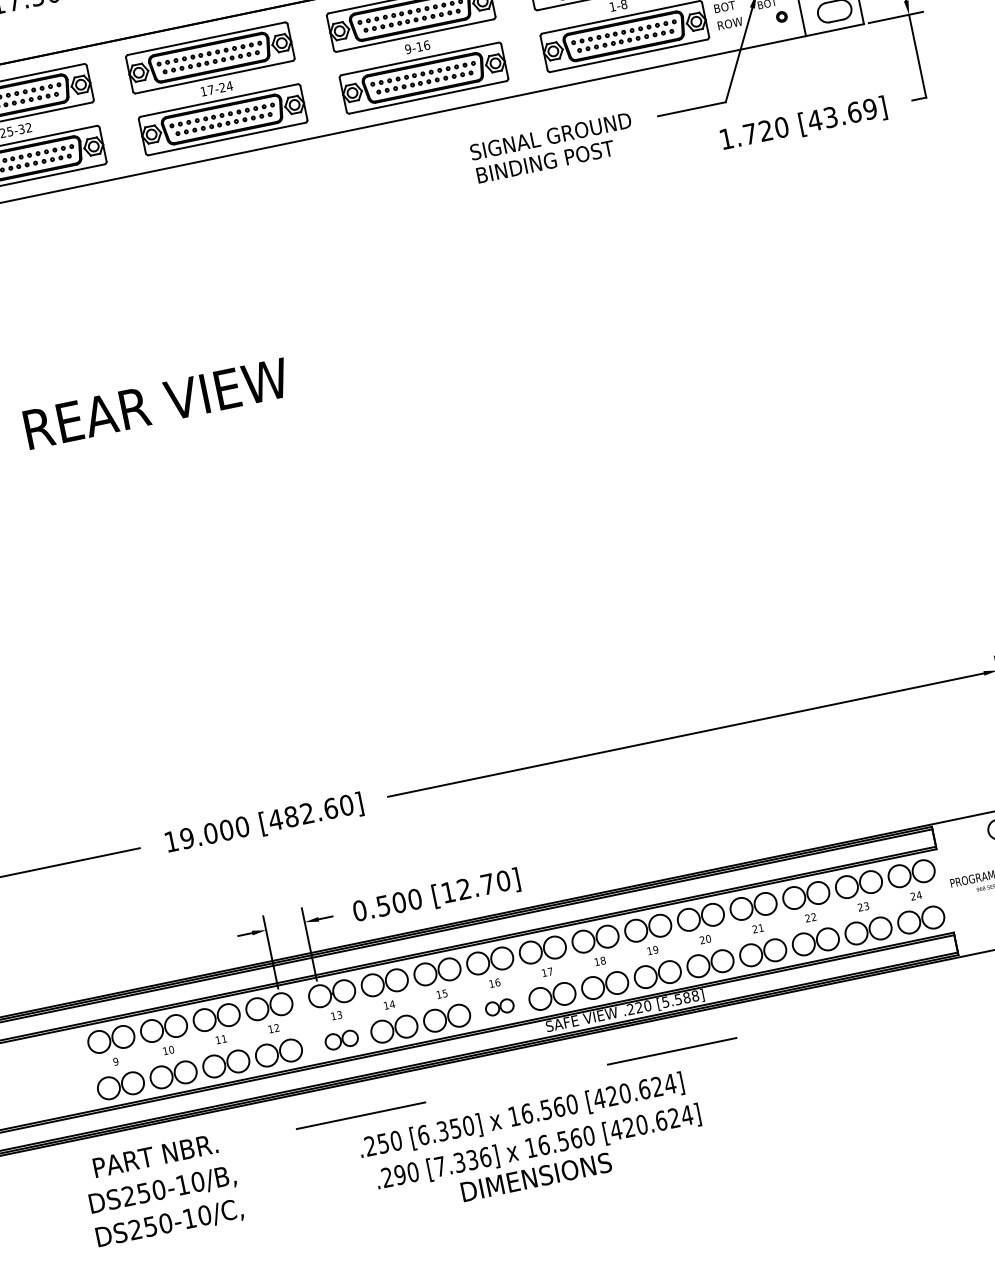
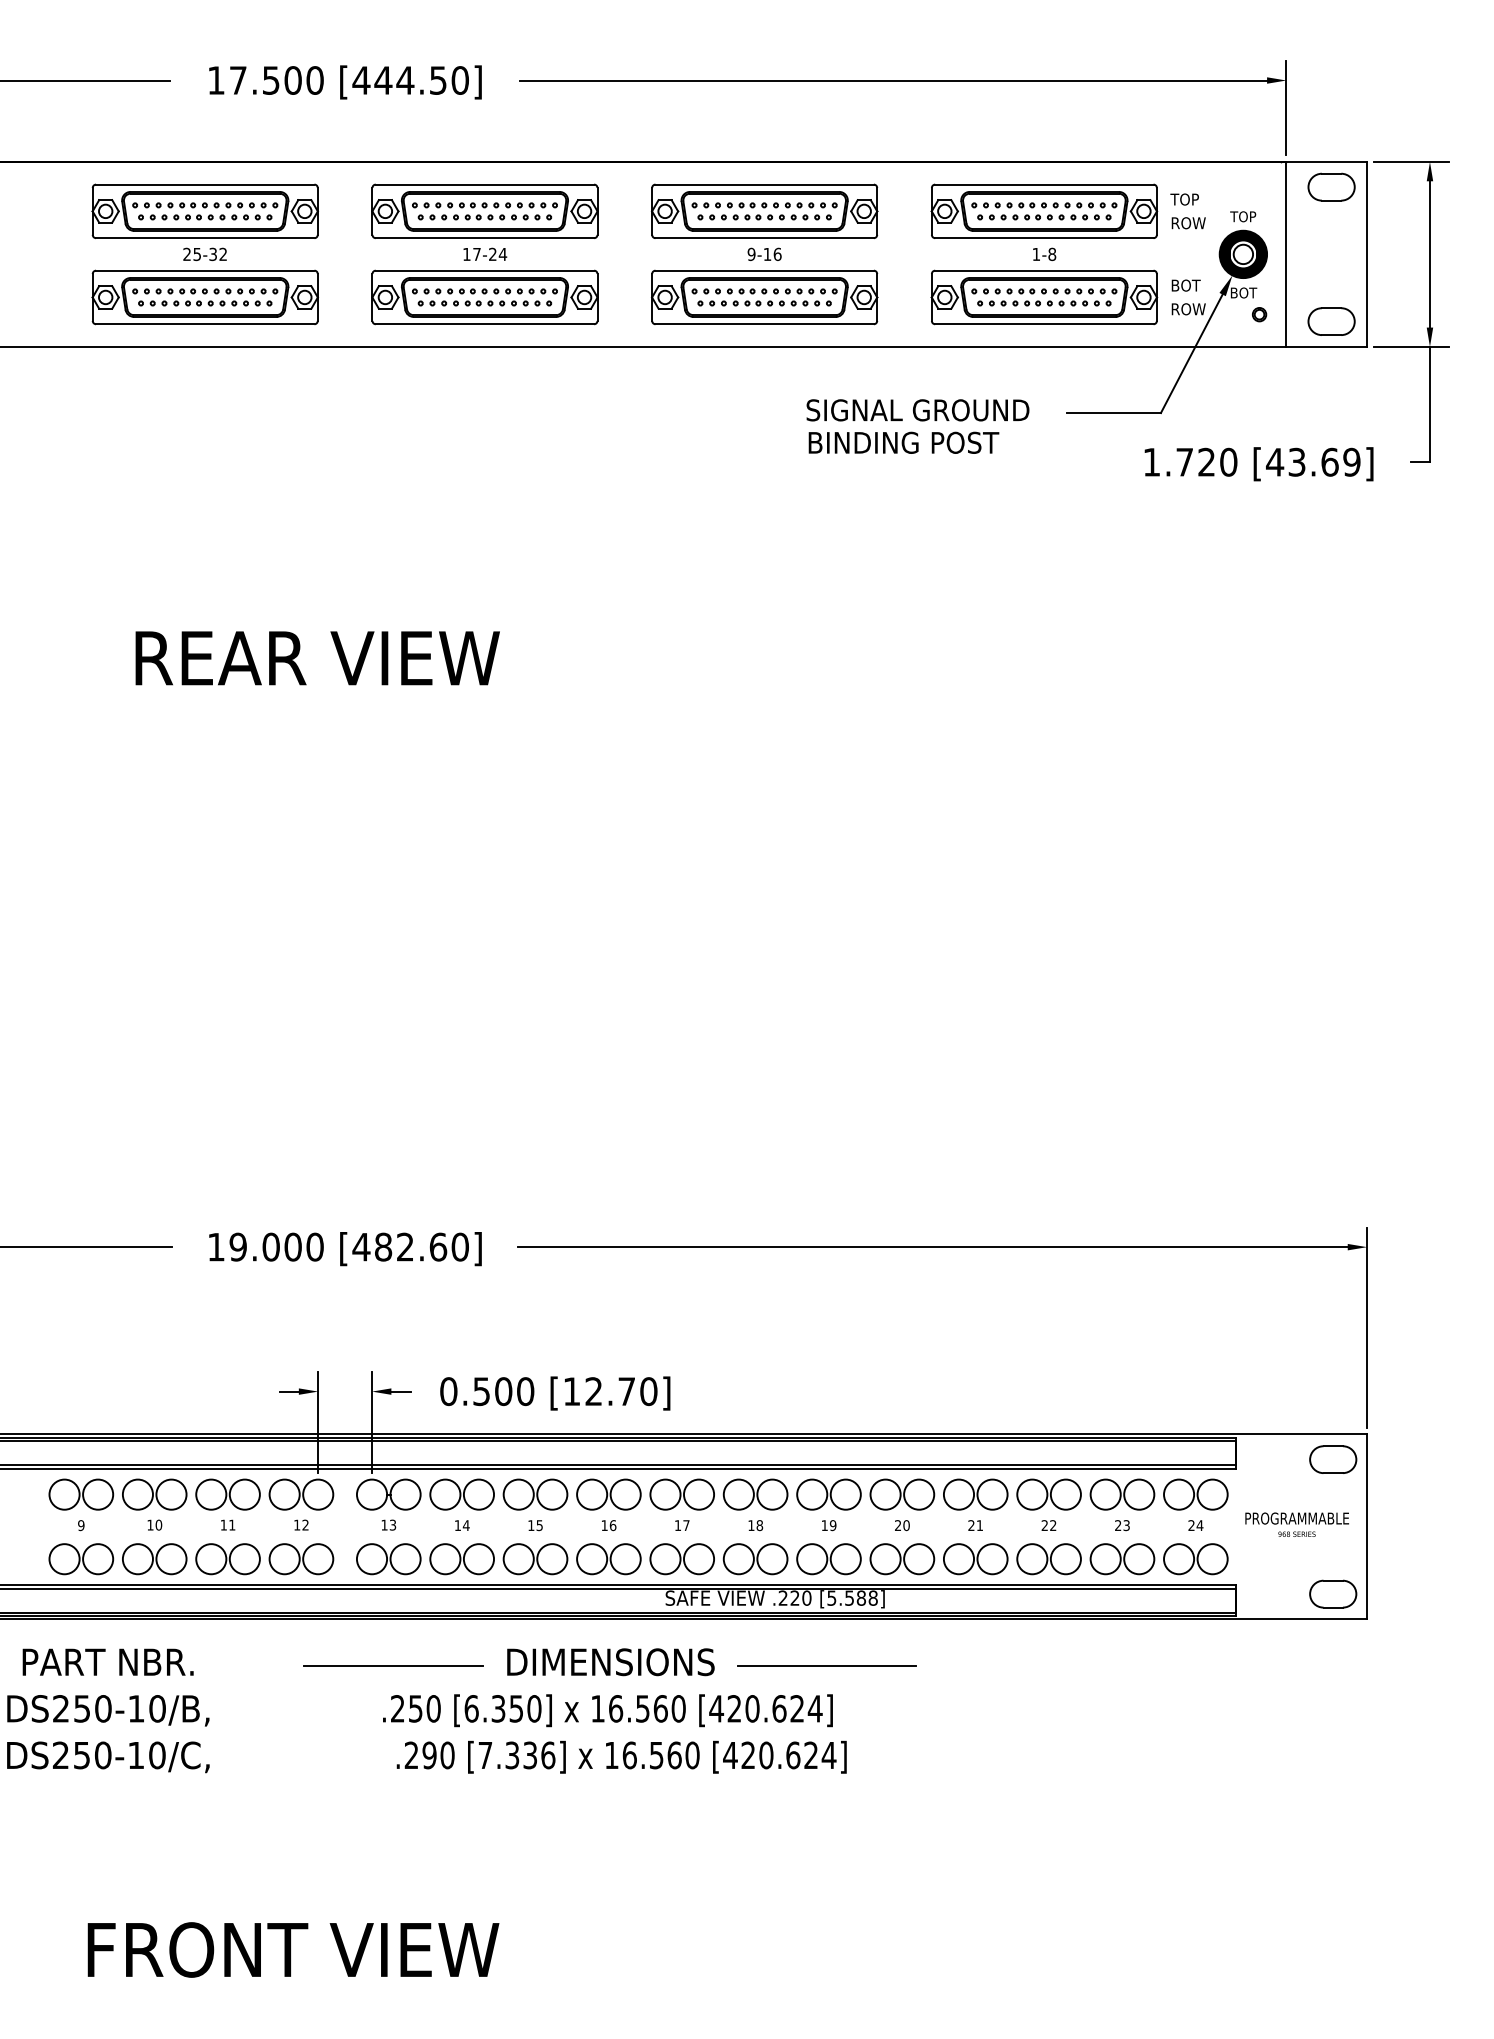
part: (499, 1007) -> (608, 1559), size x1.67
part: (341, 1040) -> (388, 1559), size x1.43
text: (536, 1177) -> (610, 1662), moved

